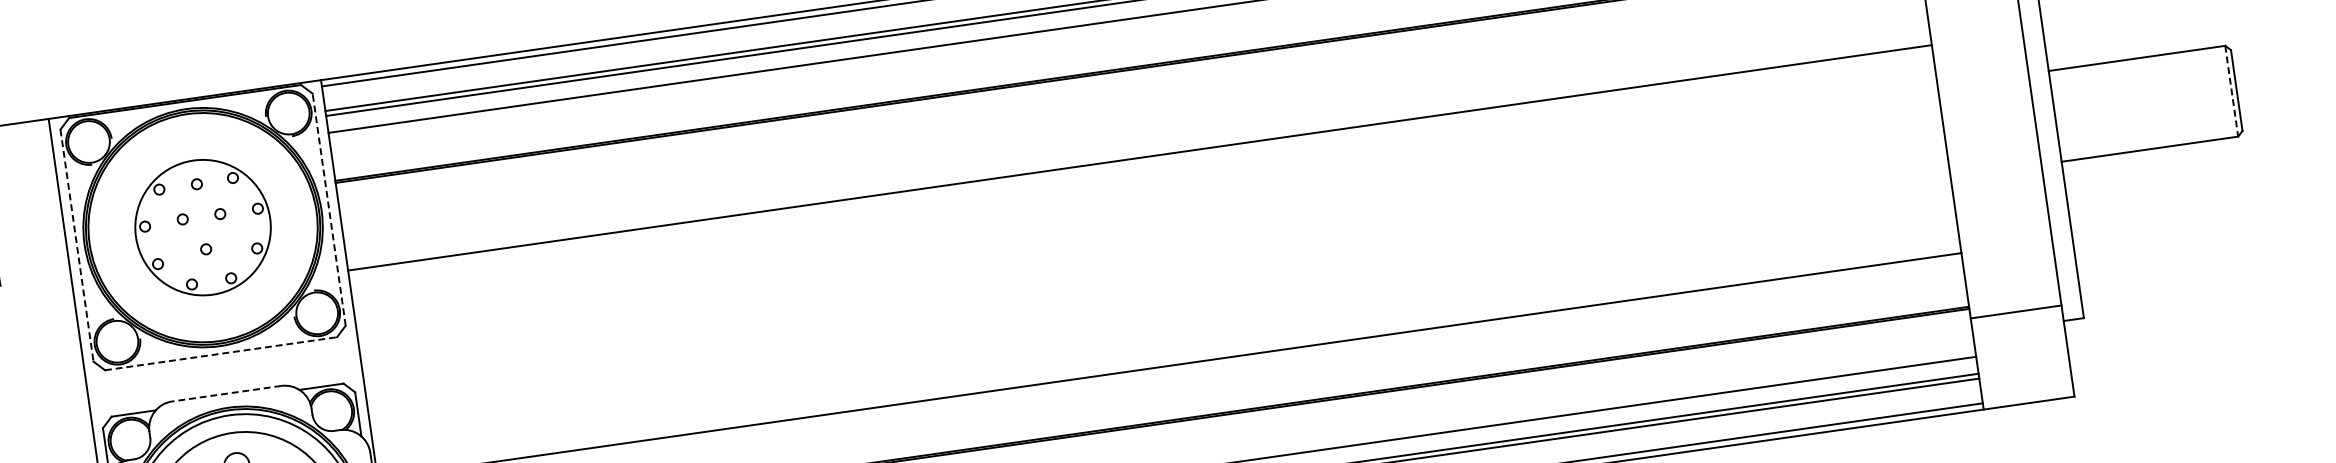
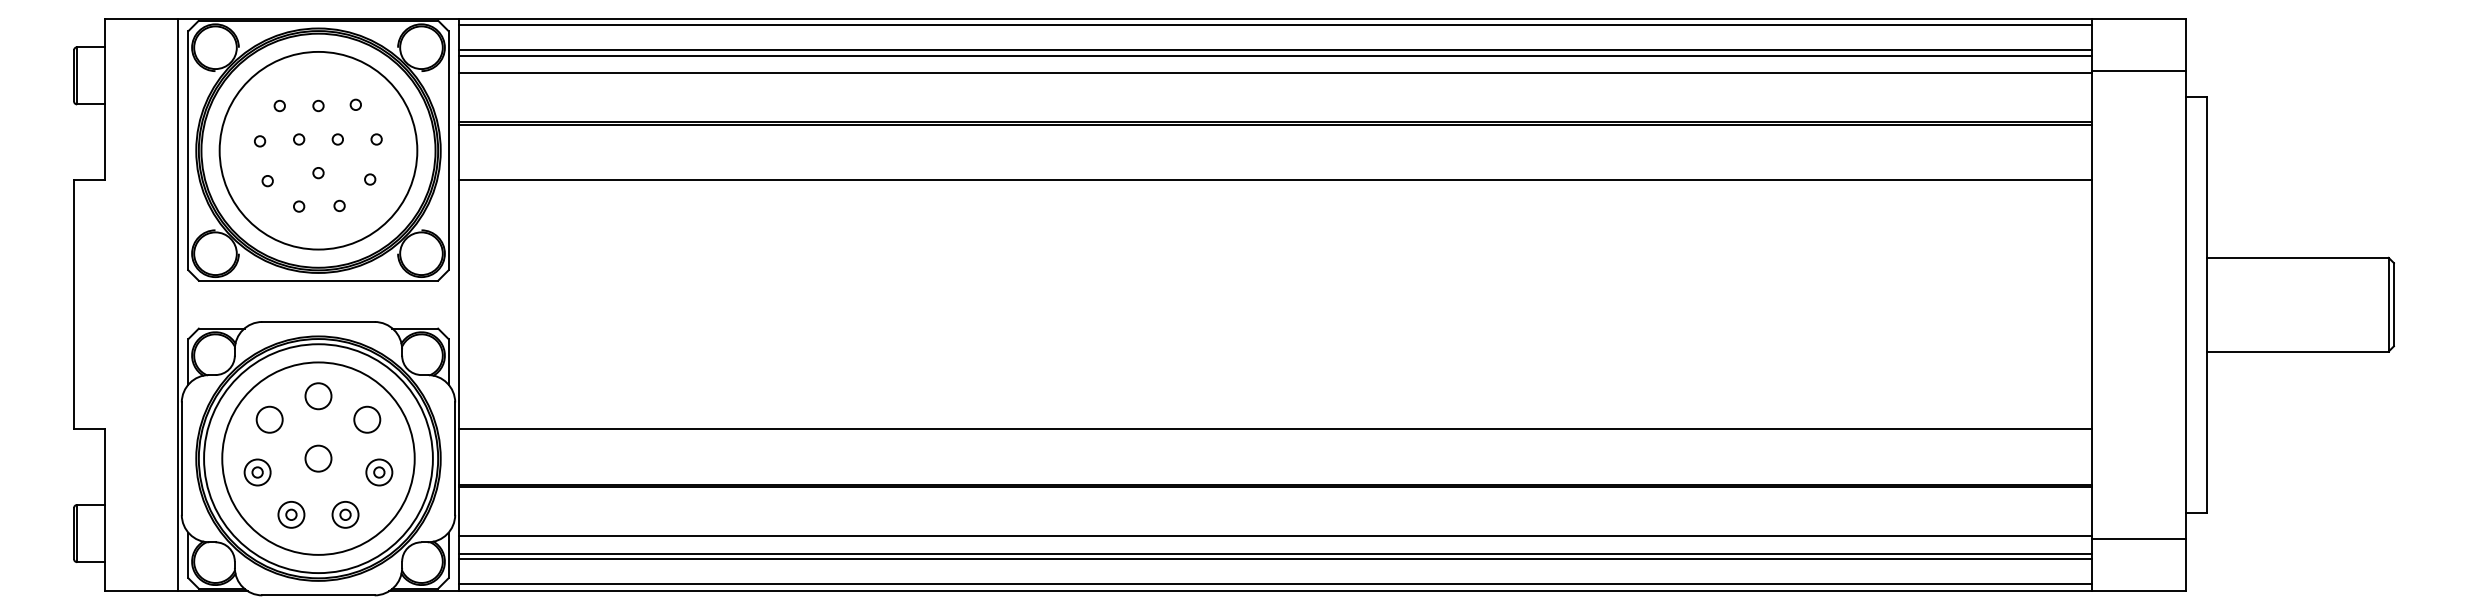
line: (2231, 91) -> (2388, 304), dashed -> solid
line: (1139, 157) -> (1275, 179), moved
line: (329, 209) -> (448, 150), dashed -> solid
circle: (203, 227) -> (318, 150), size x1.43
line: (77, 245) -> (188, 150), dashed -> solid
line: (2015, 311) -> (2138, 538), moved
line: (221, 353) -> (318, 280), dashed -> solid
line: (226, 393) -> (318, 321), dashed -> solid

